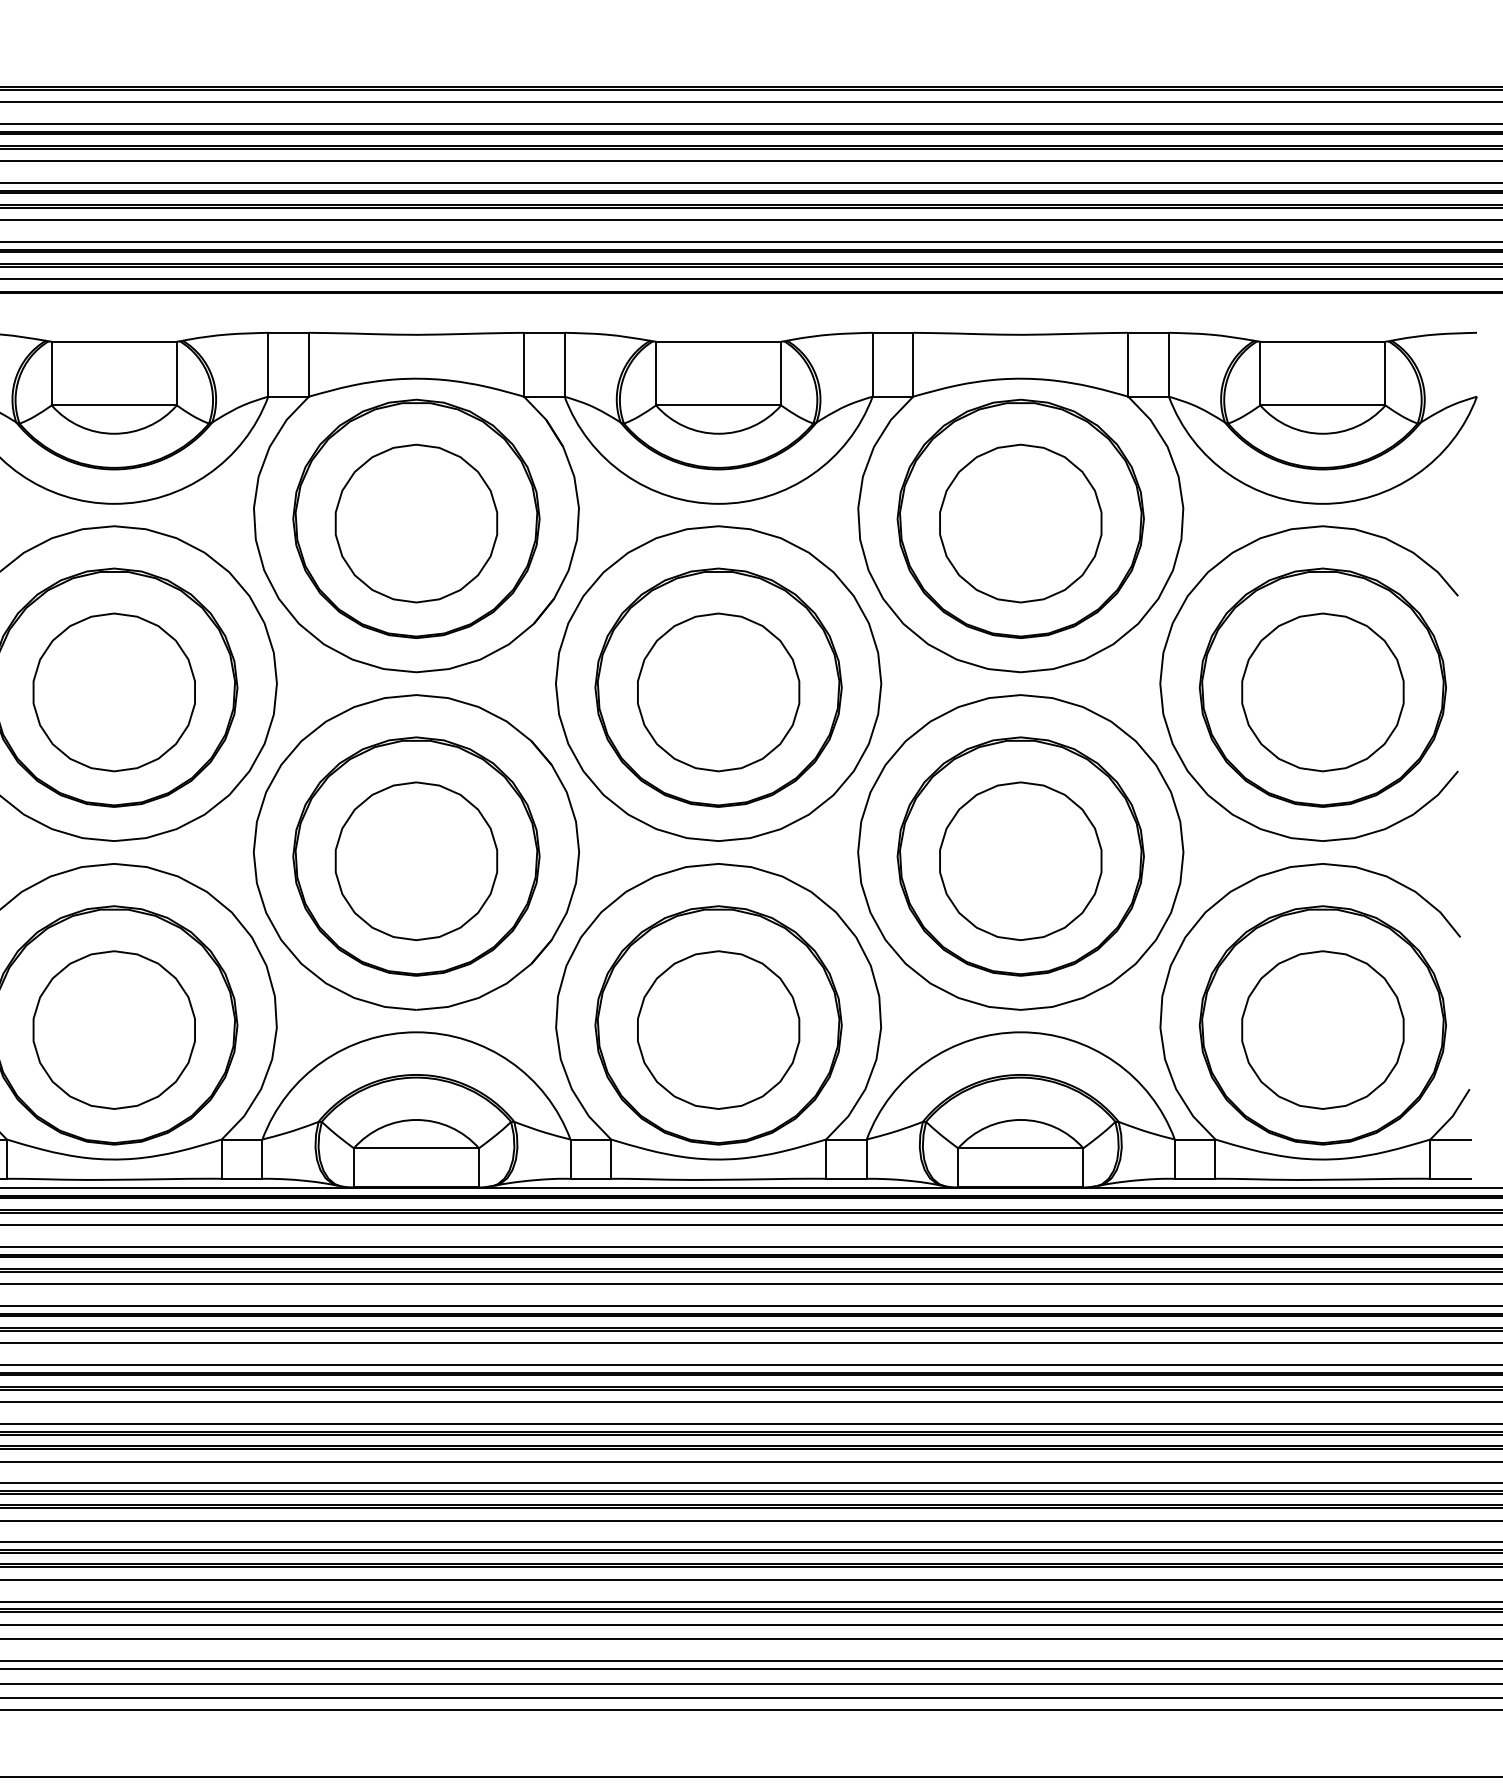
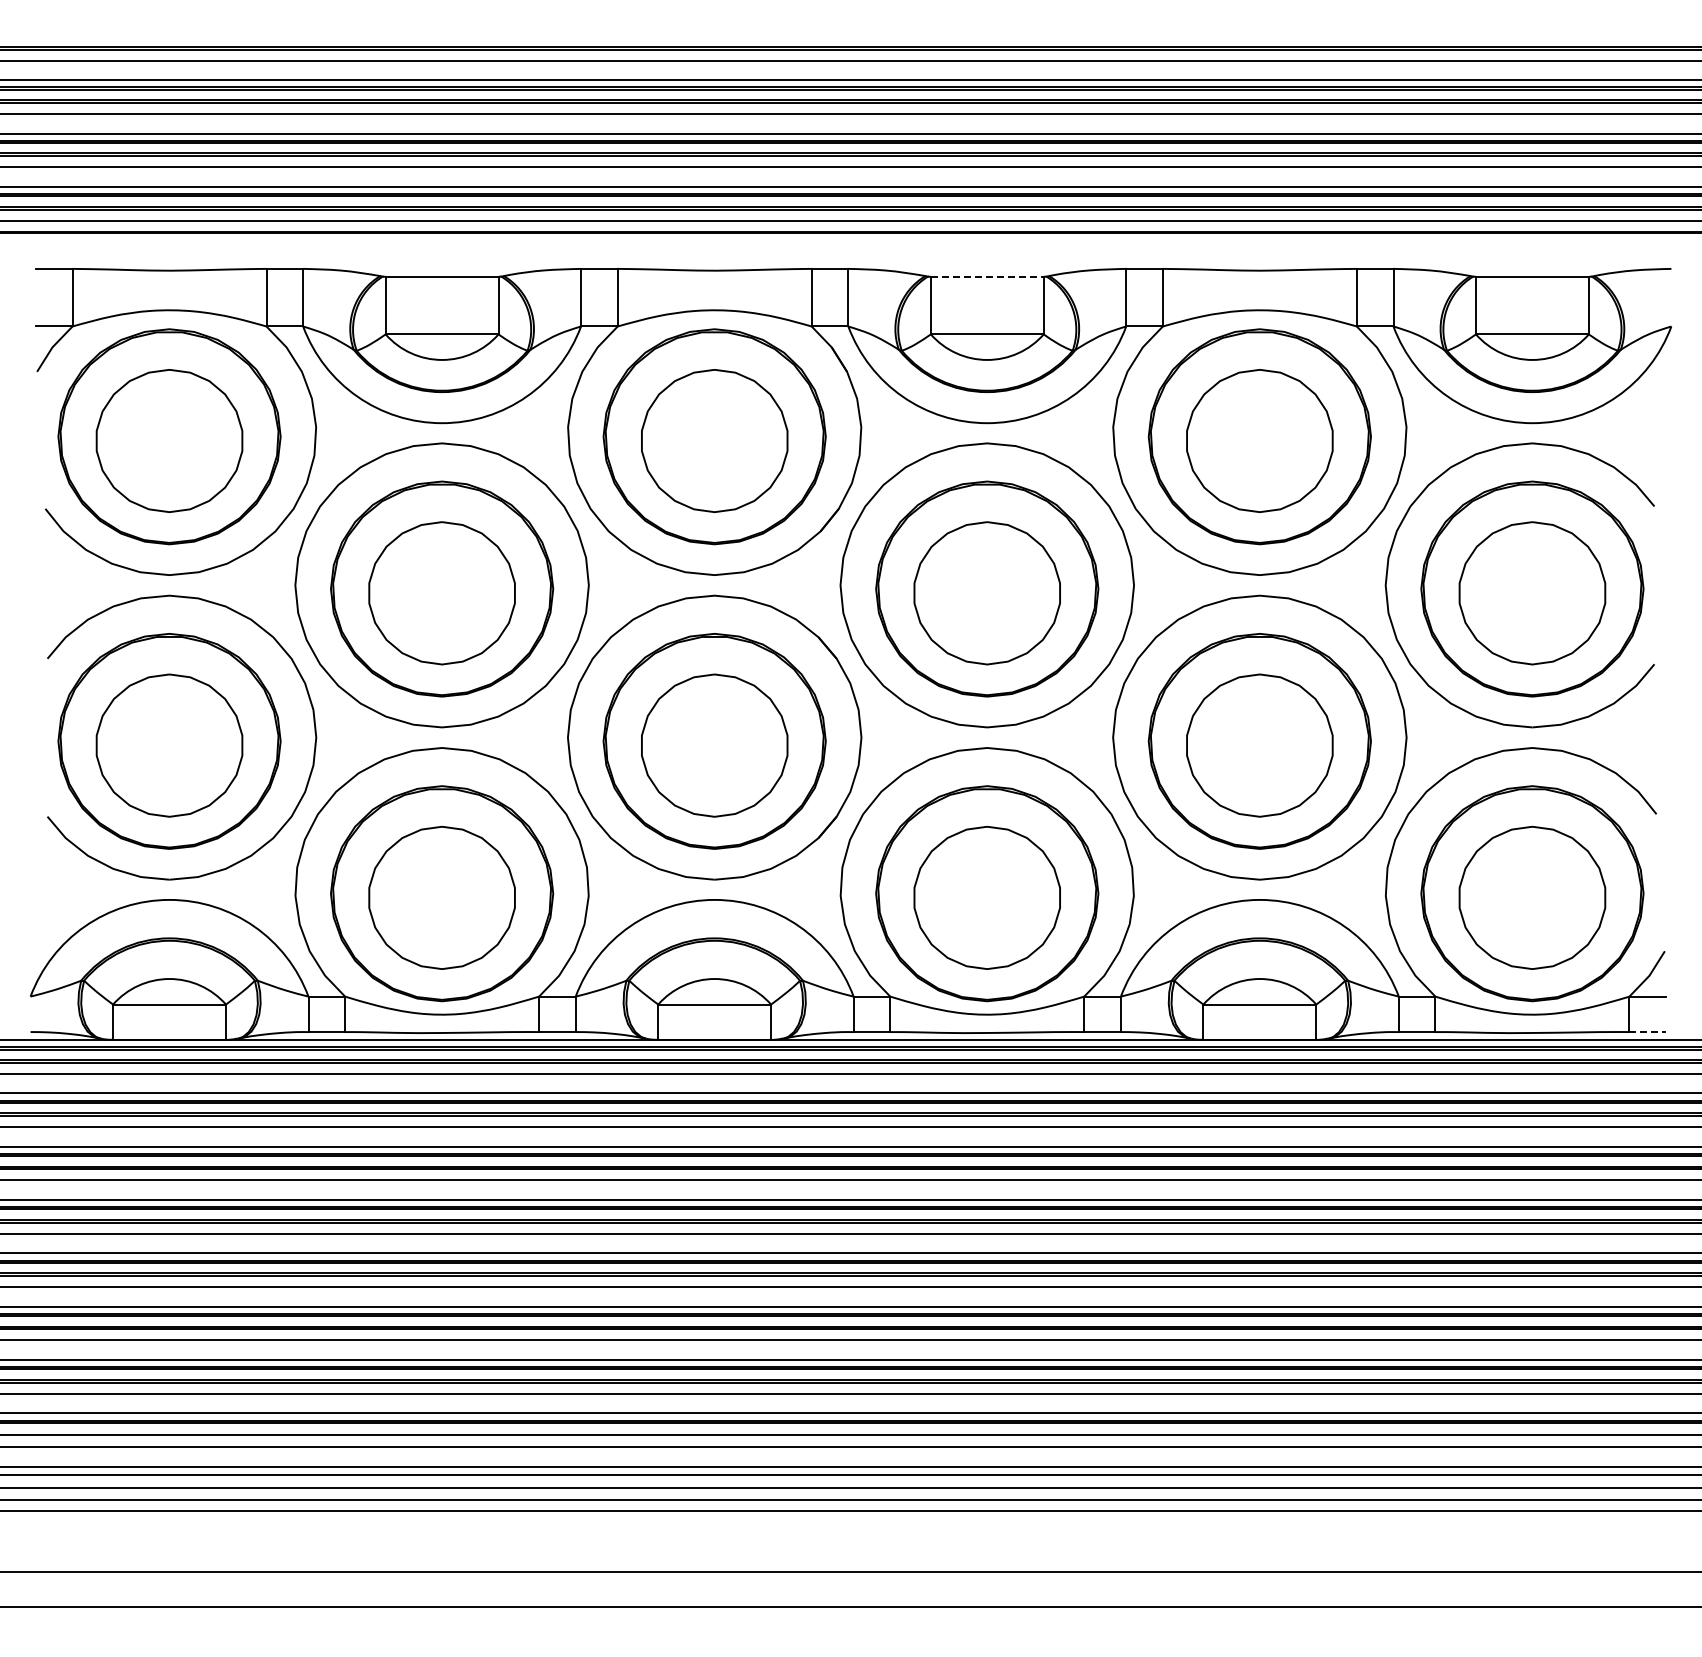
line: (718, 341) -> (987, 276), solid -> dashed
line: (1451, 1178) -> (1648, 1031), solid -> dashed

